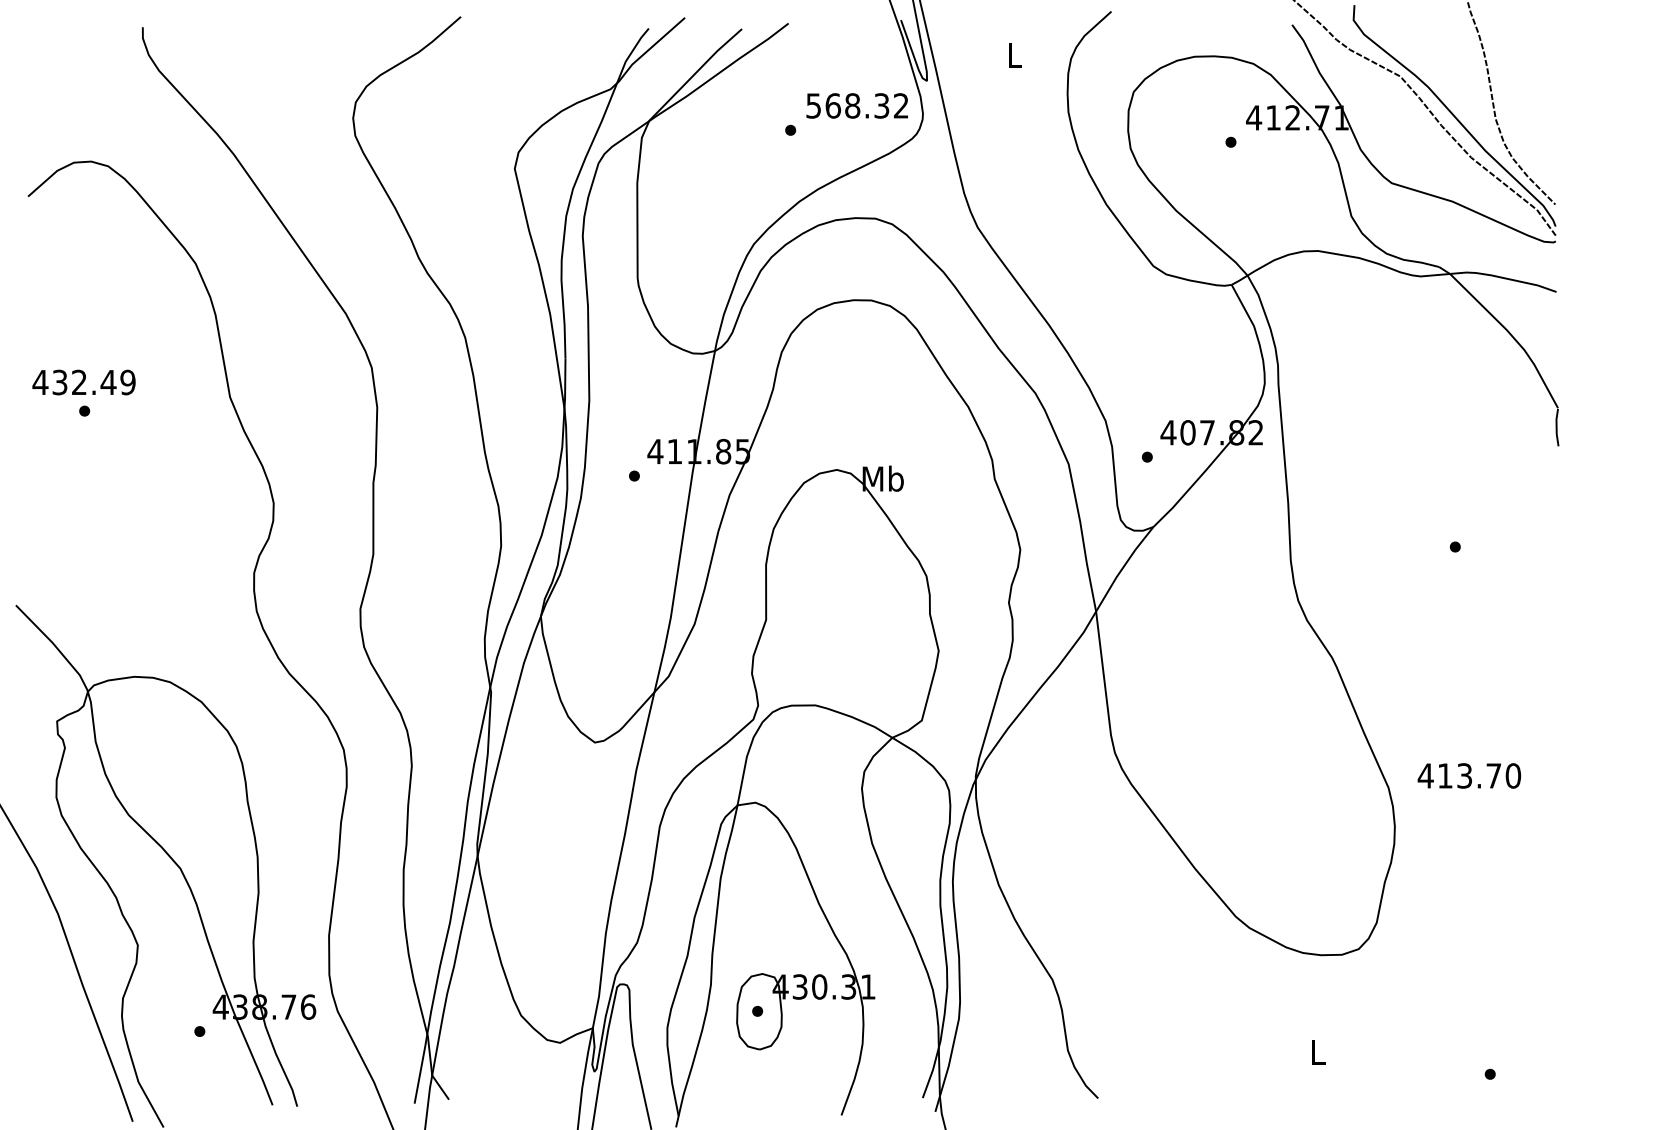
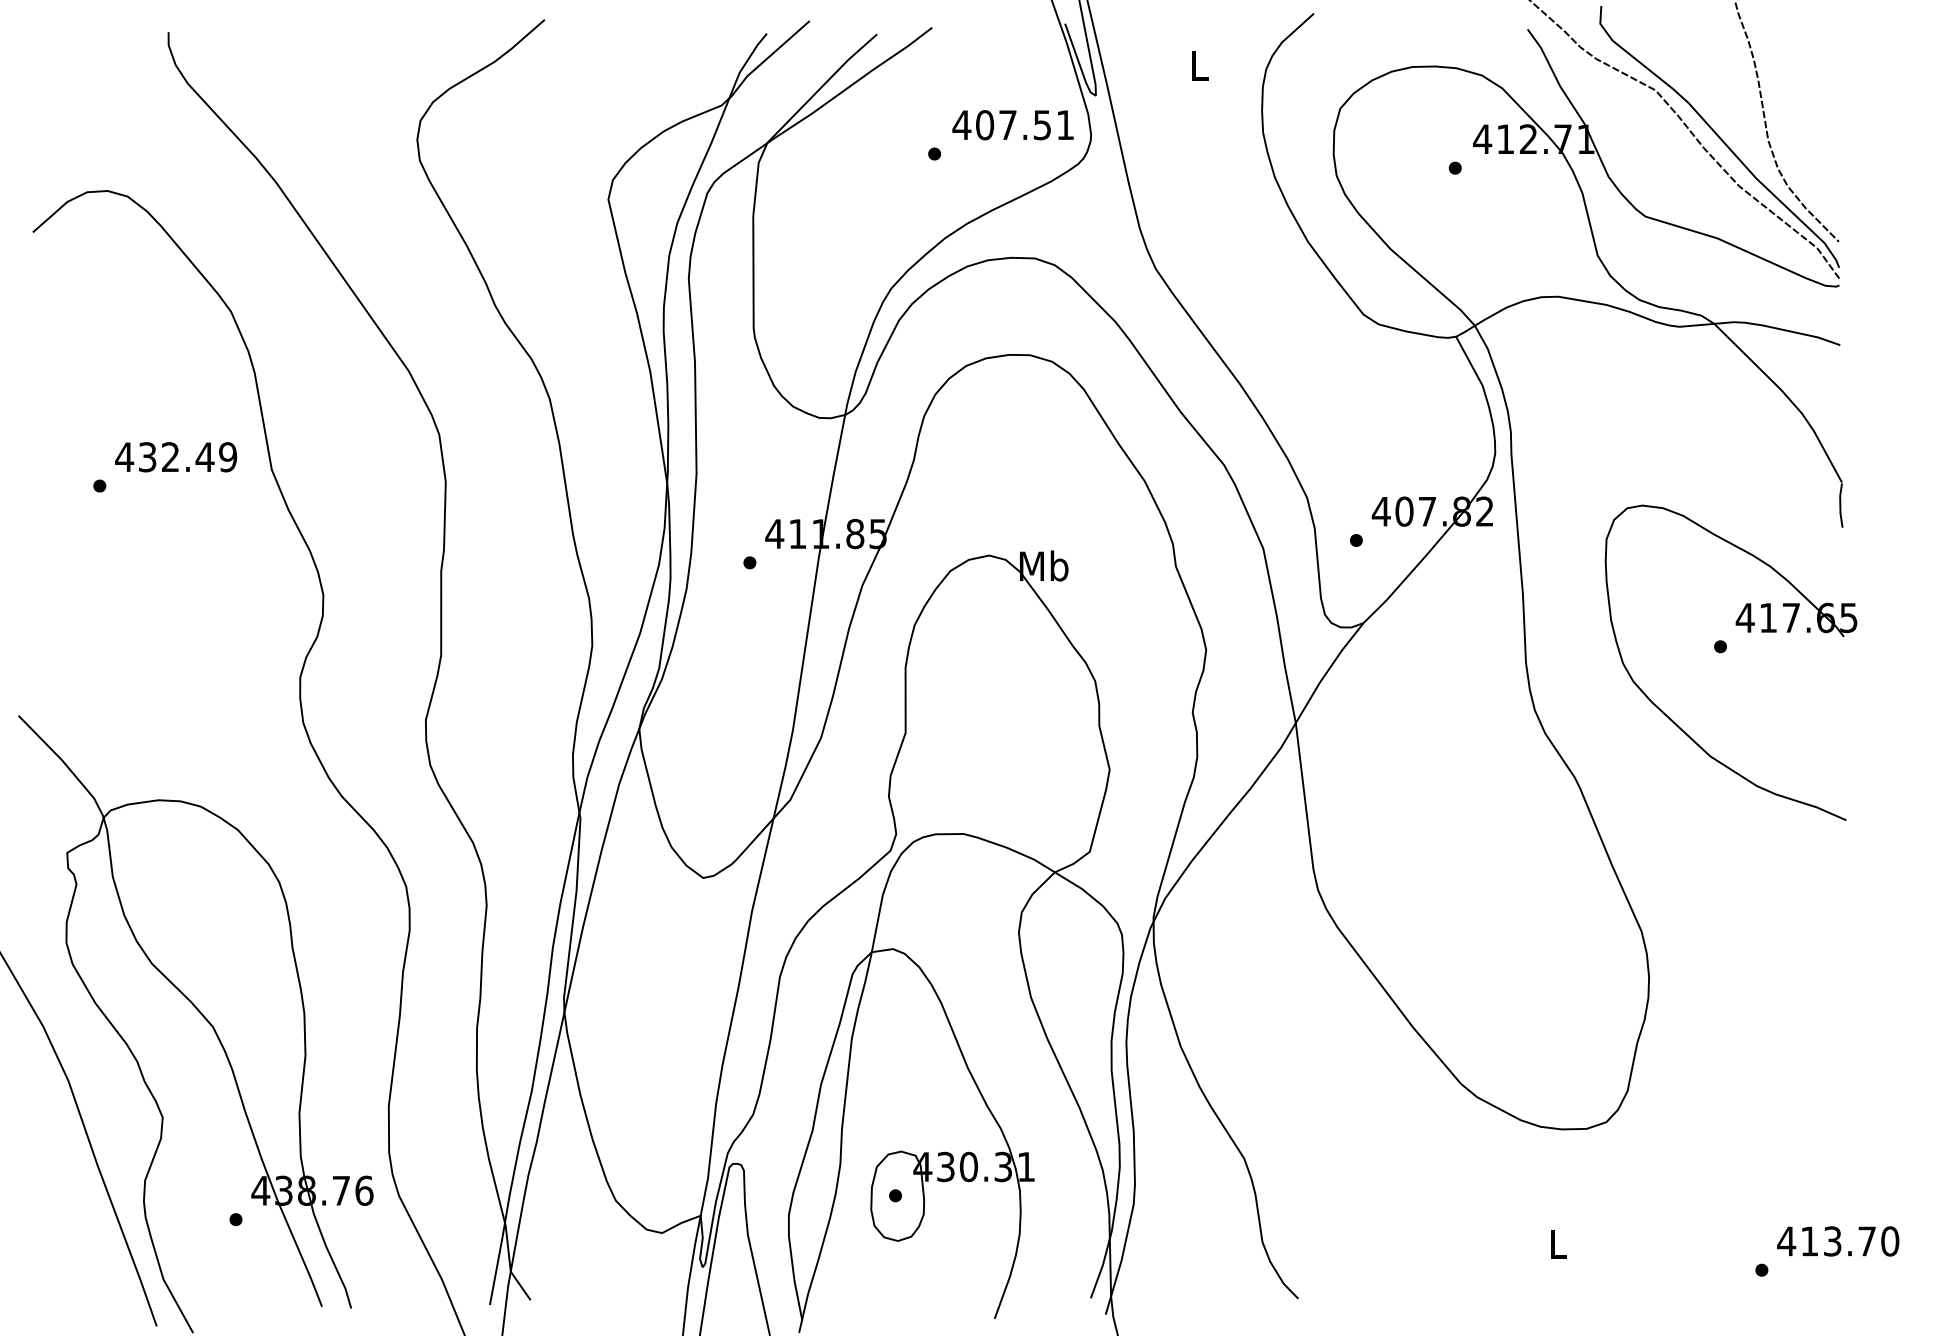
text: (856, 106) -> (1012, 125), 568.32 -> 407.51
text: (84, 382) -> (176, 457), moved
part: (1478, 534) -> (1747, 632), added
text: (1469, 776) -> (1838, 1241), moved

